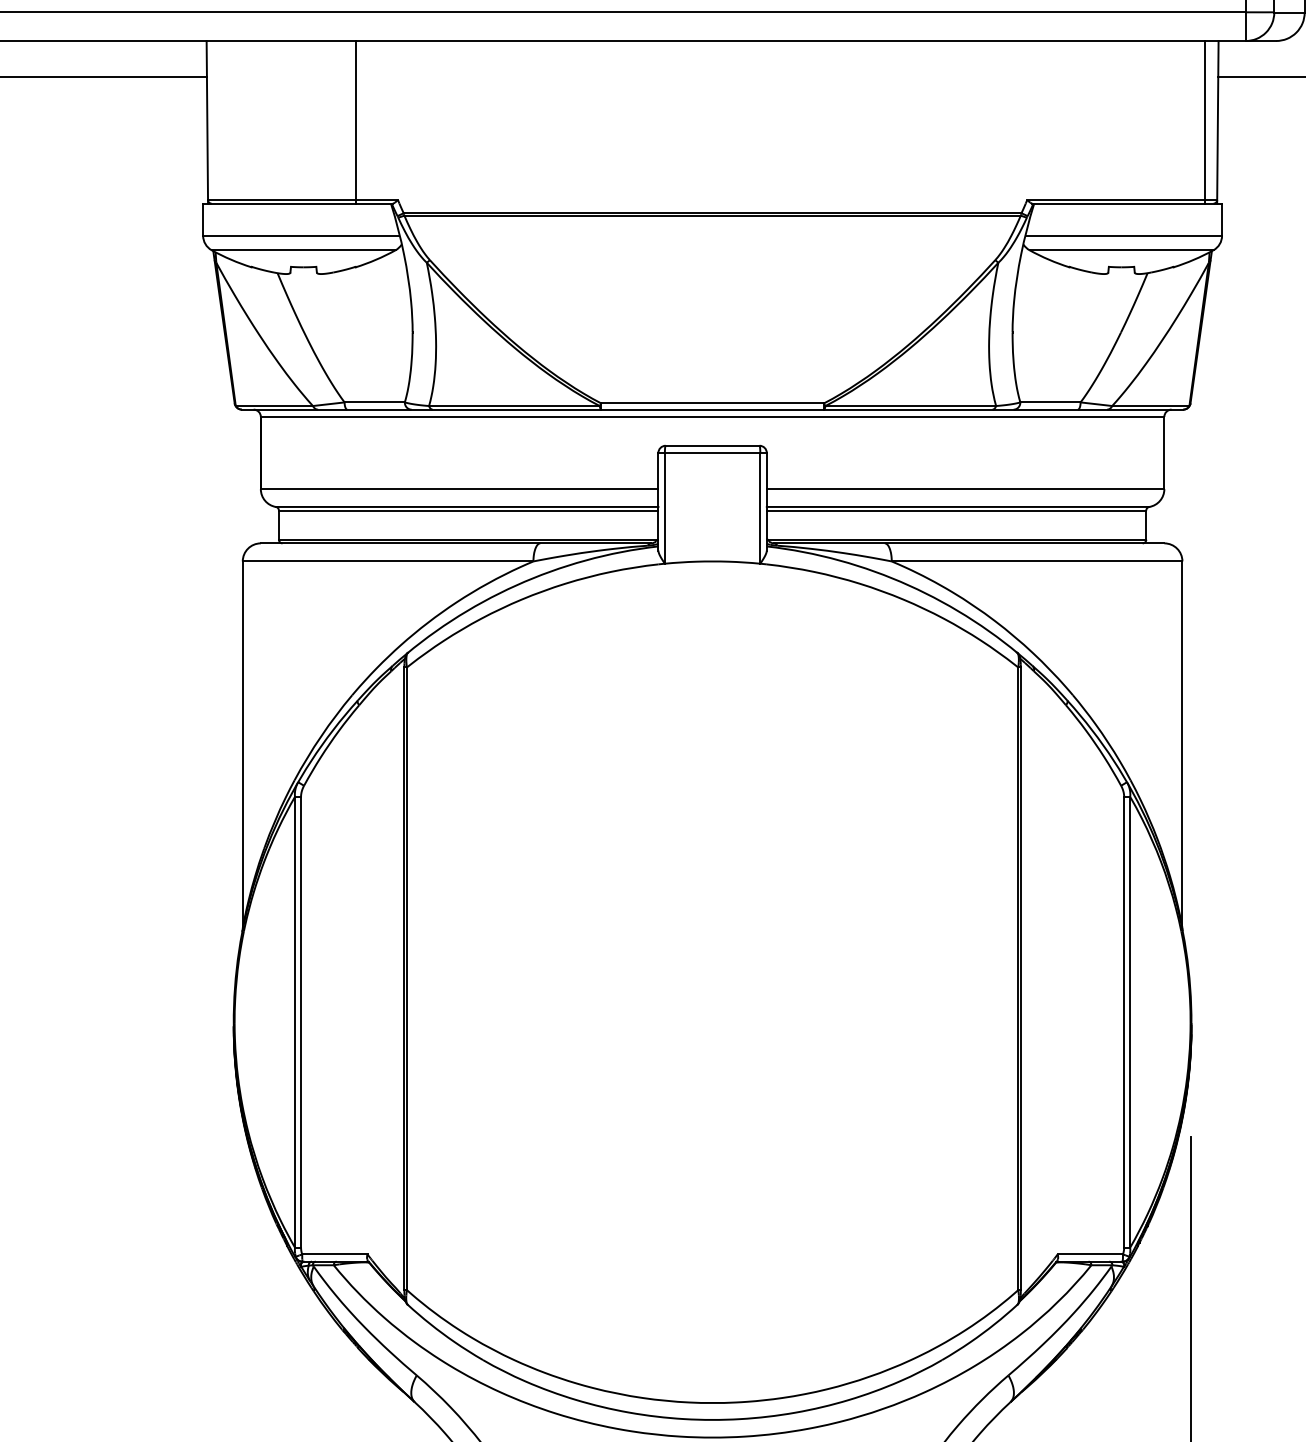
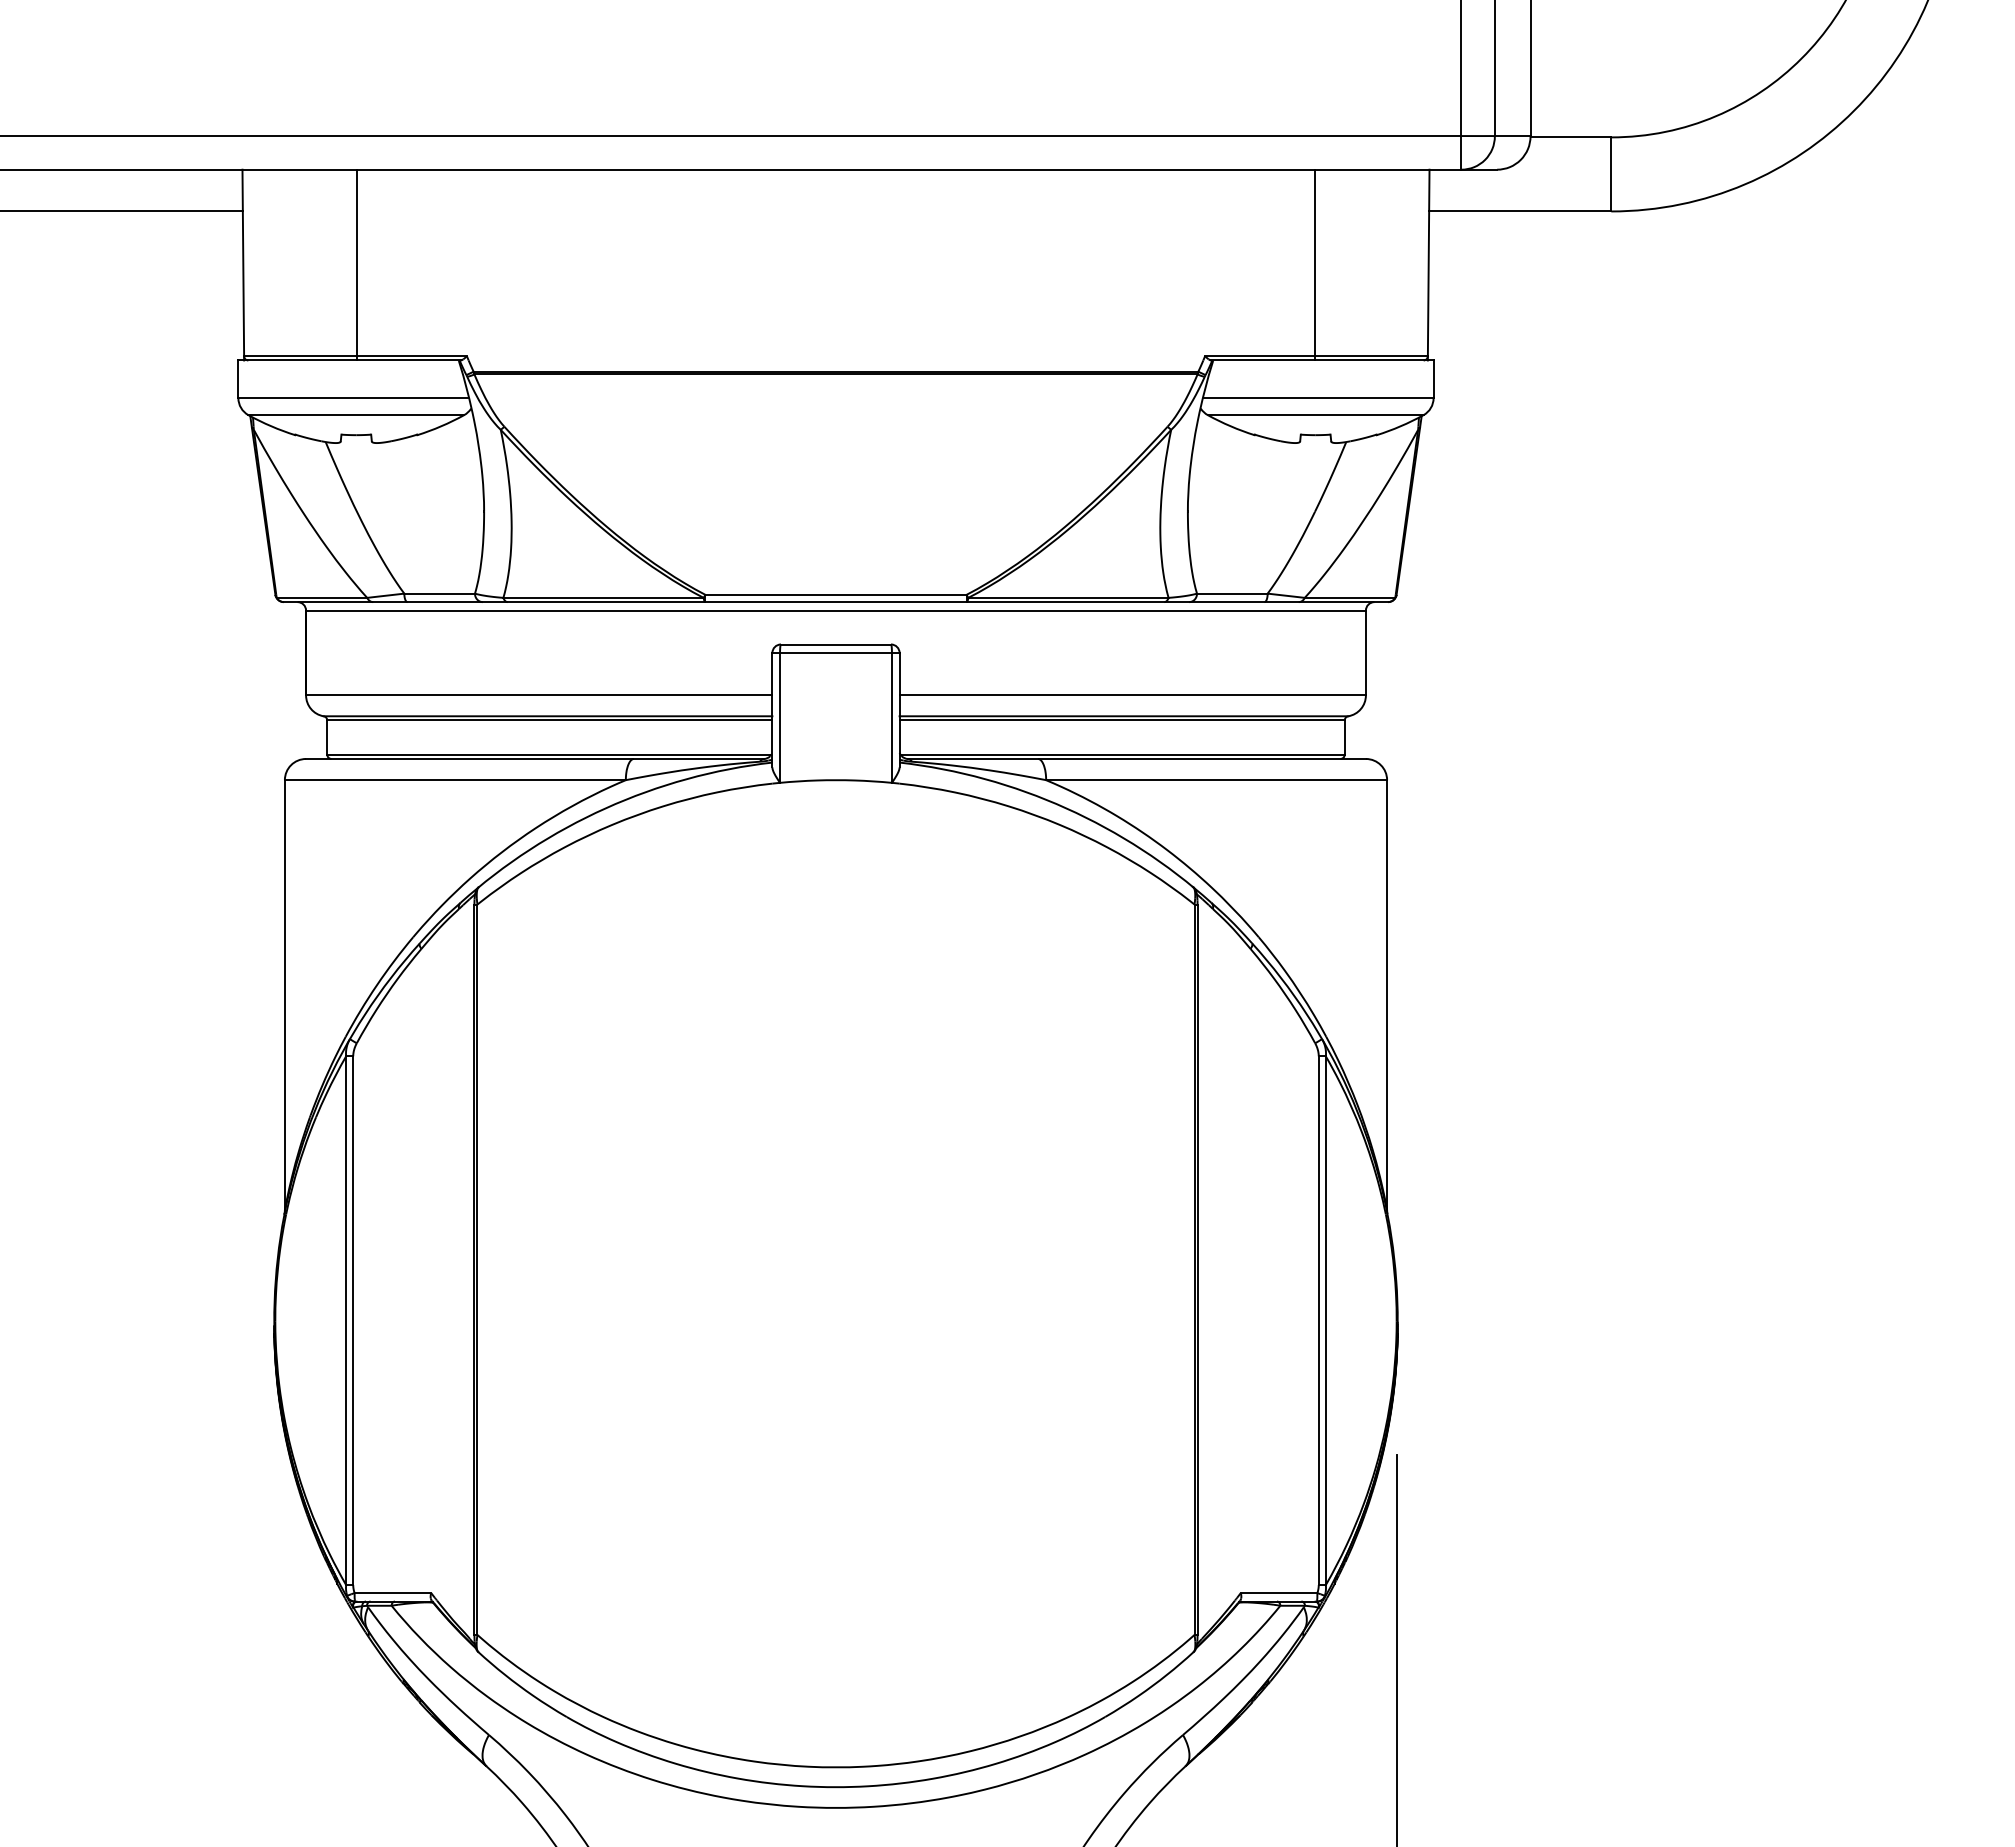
line: (355, 121) -> (356, 264), moved
line: (1204, 121) -> (1315, 264), moved

